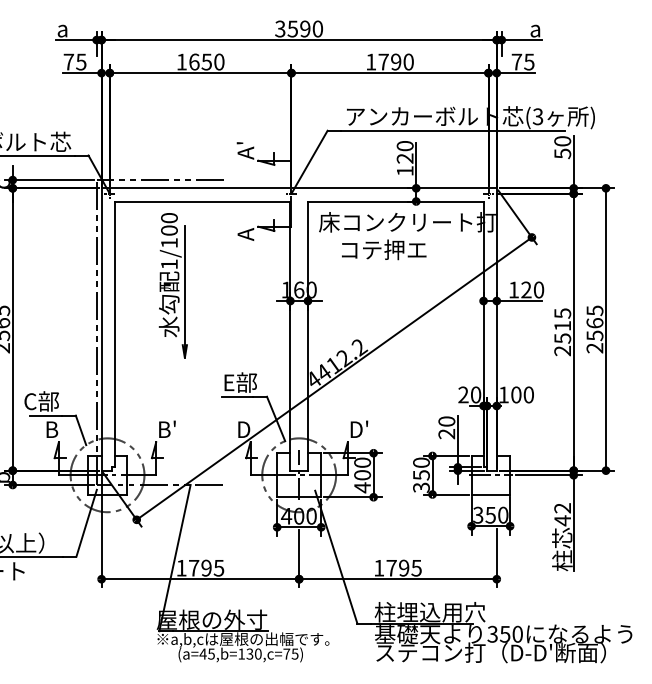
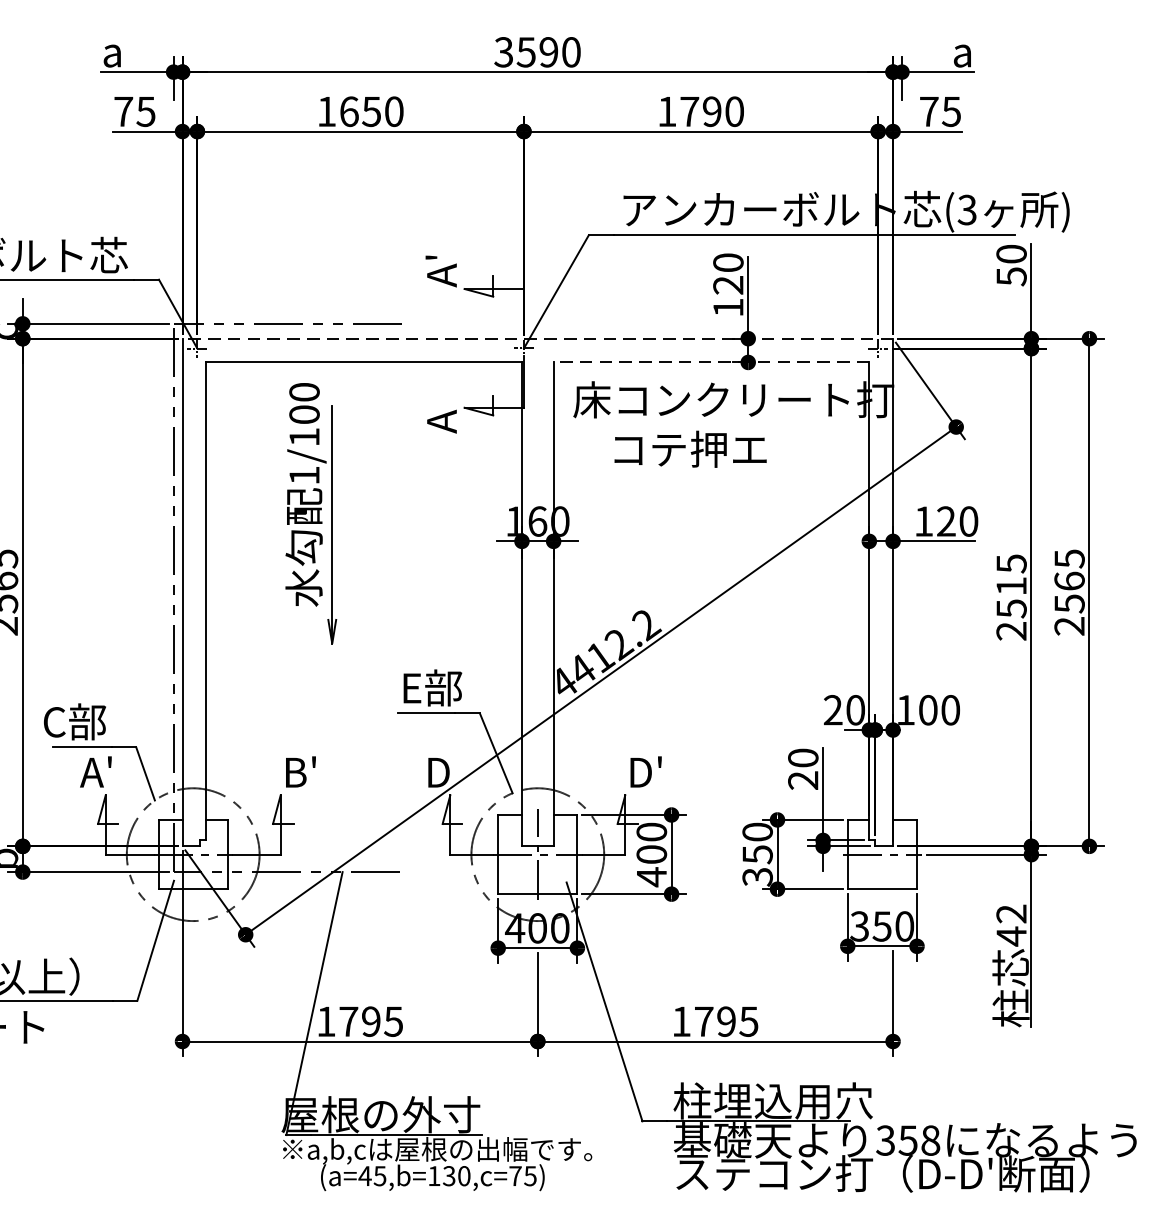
line: (299, 188) -> (538, 339), solid -> dashed
line: (395, 201) -> (710, 362), solid -> dashed
text: (53, 428) -> (96, 770), B -> A'
text: (517, 634) -> (930, 1140), 350 -> 358

